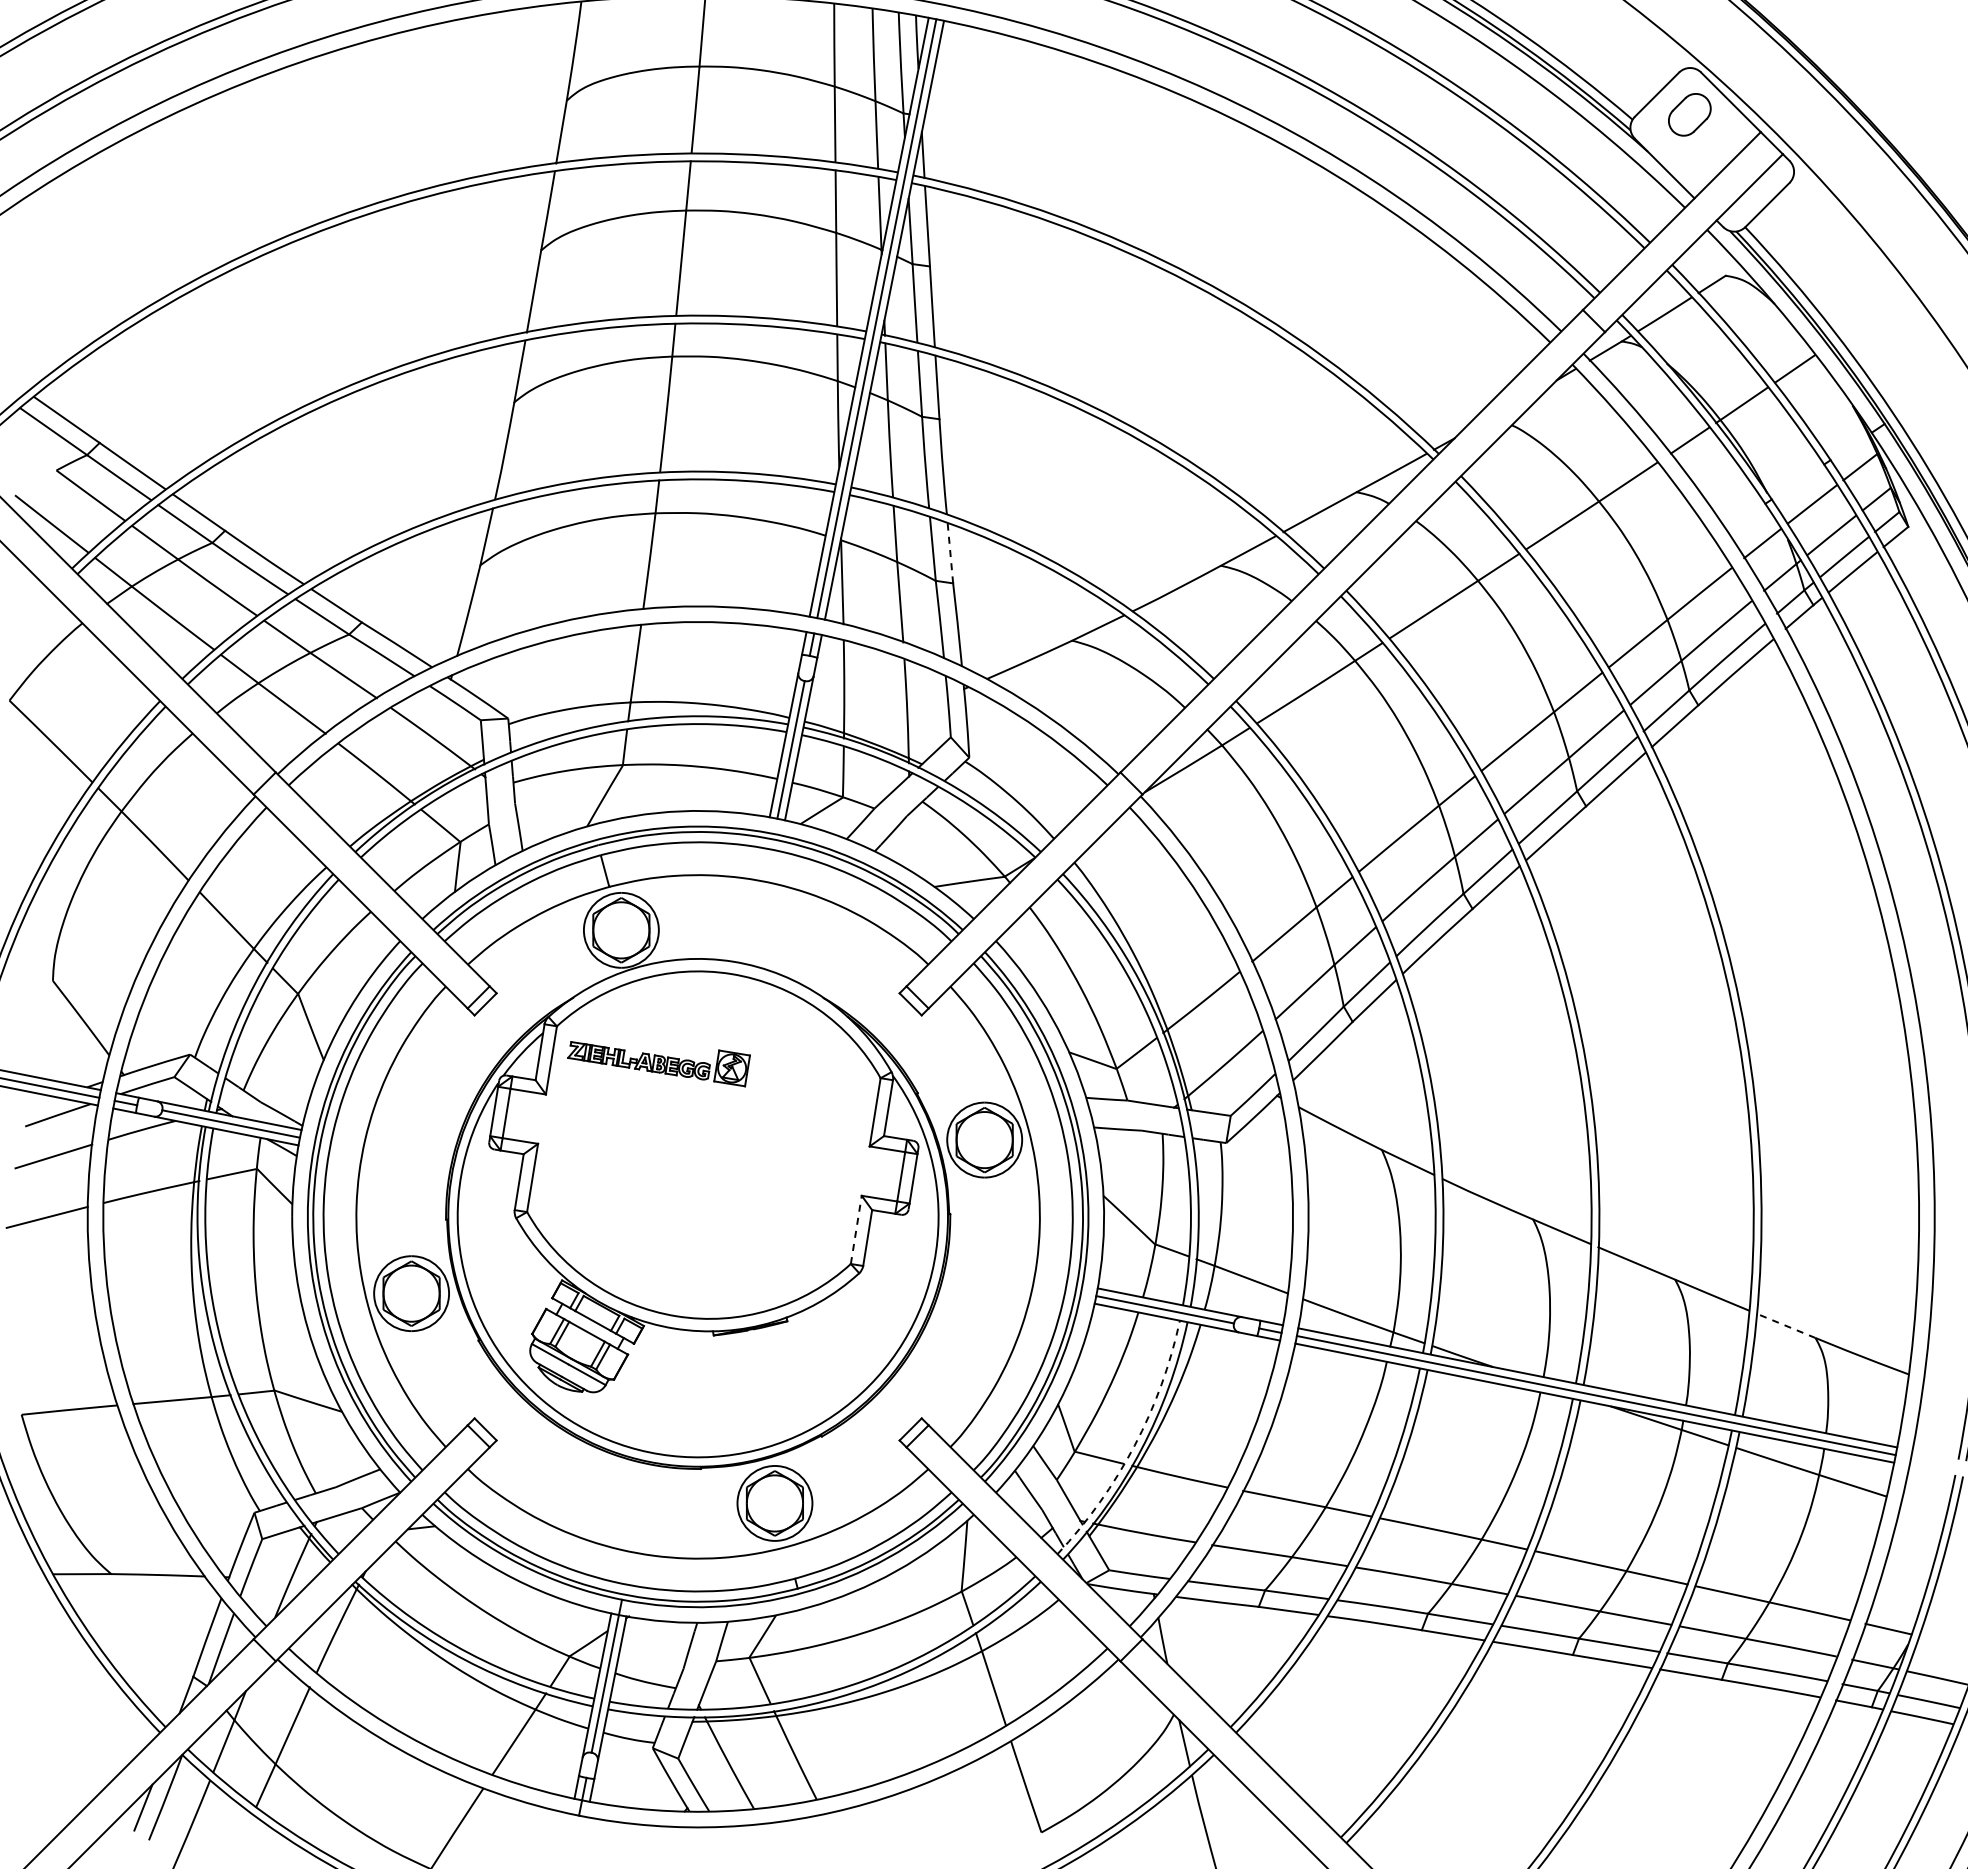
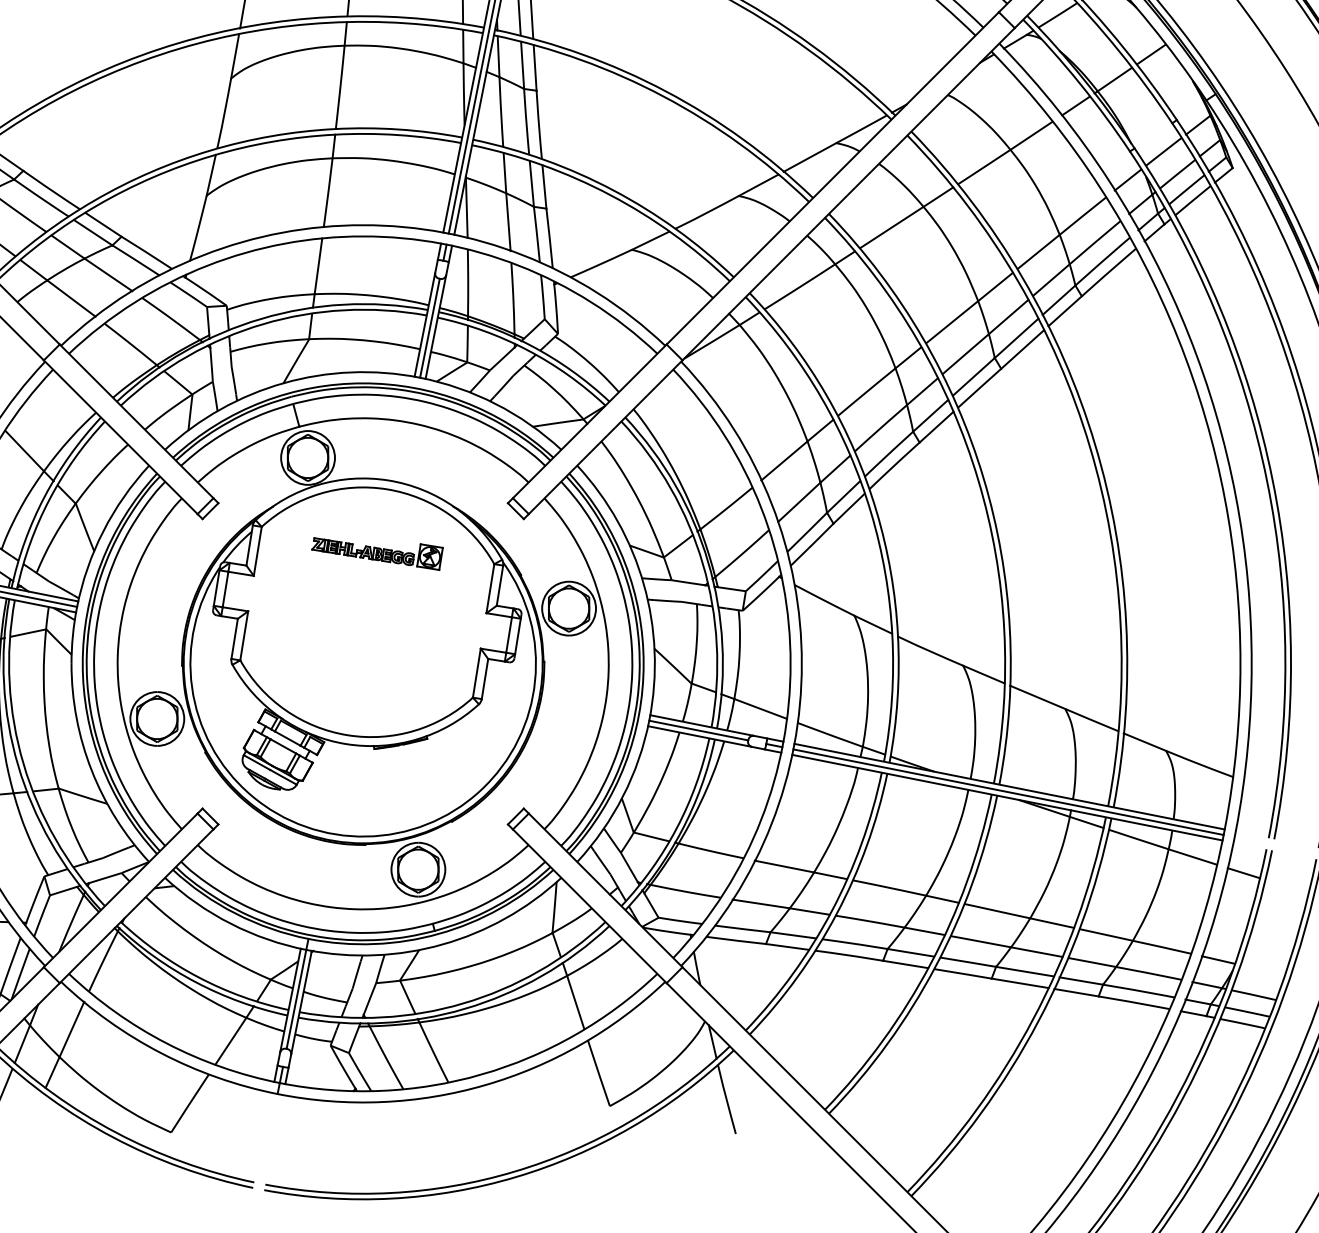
line: (950, 552) -> (544, 186), dashed -> solid
part: (658, 1064) -> (377, 554), moved
line: (856, 1229) -> (476, 672), dashed -> solid
line: (1786, 1325) -> (1145, 741), dashed -> solid
arc: (1134, 1445) -> (676, 828), dashed -> solid
line: (1923, 1508) -> (1243, 873), added

